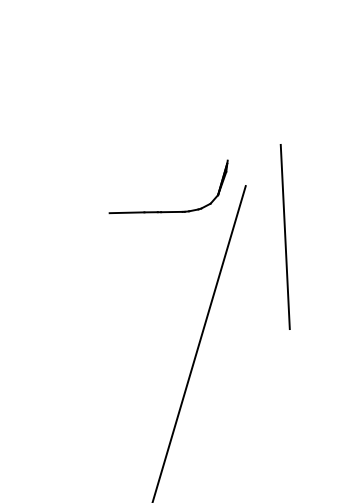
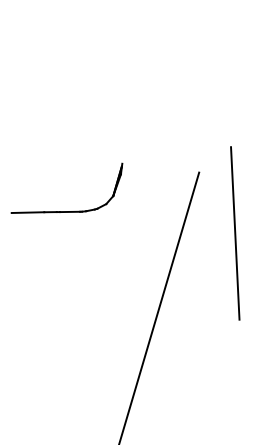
part: (168, 211) -> (66, 211), moved
line: (284, 236) -> (234, 232), moved

